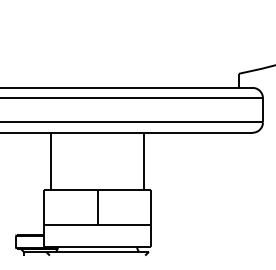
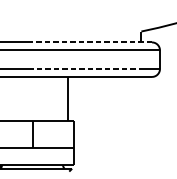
line: (175, 87) -> (92, 42), solid -> dashed
line: (169, 122) -> (87, 69), solid -> dashed

